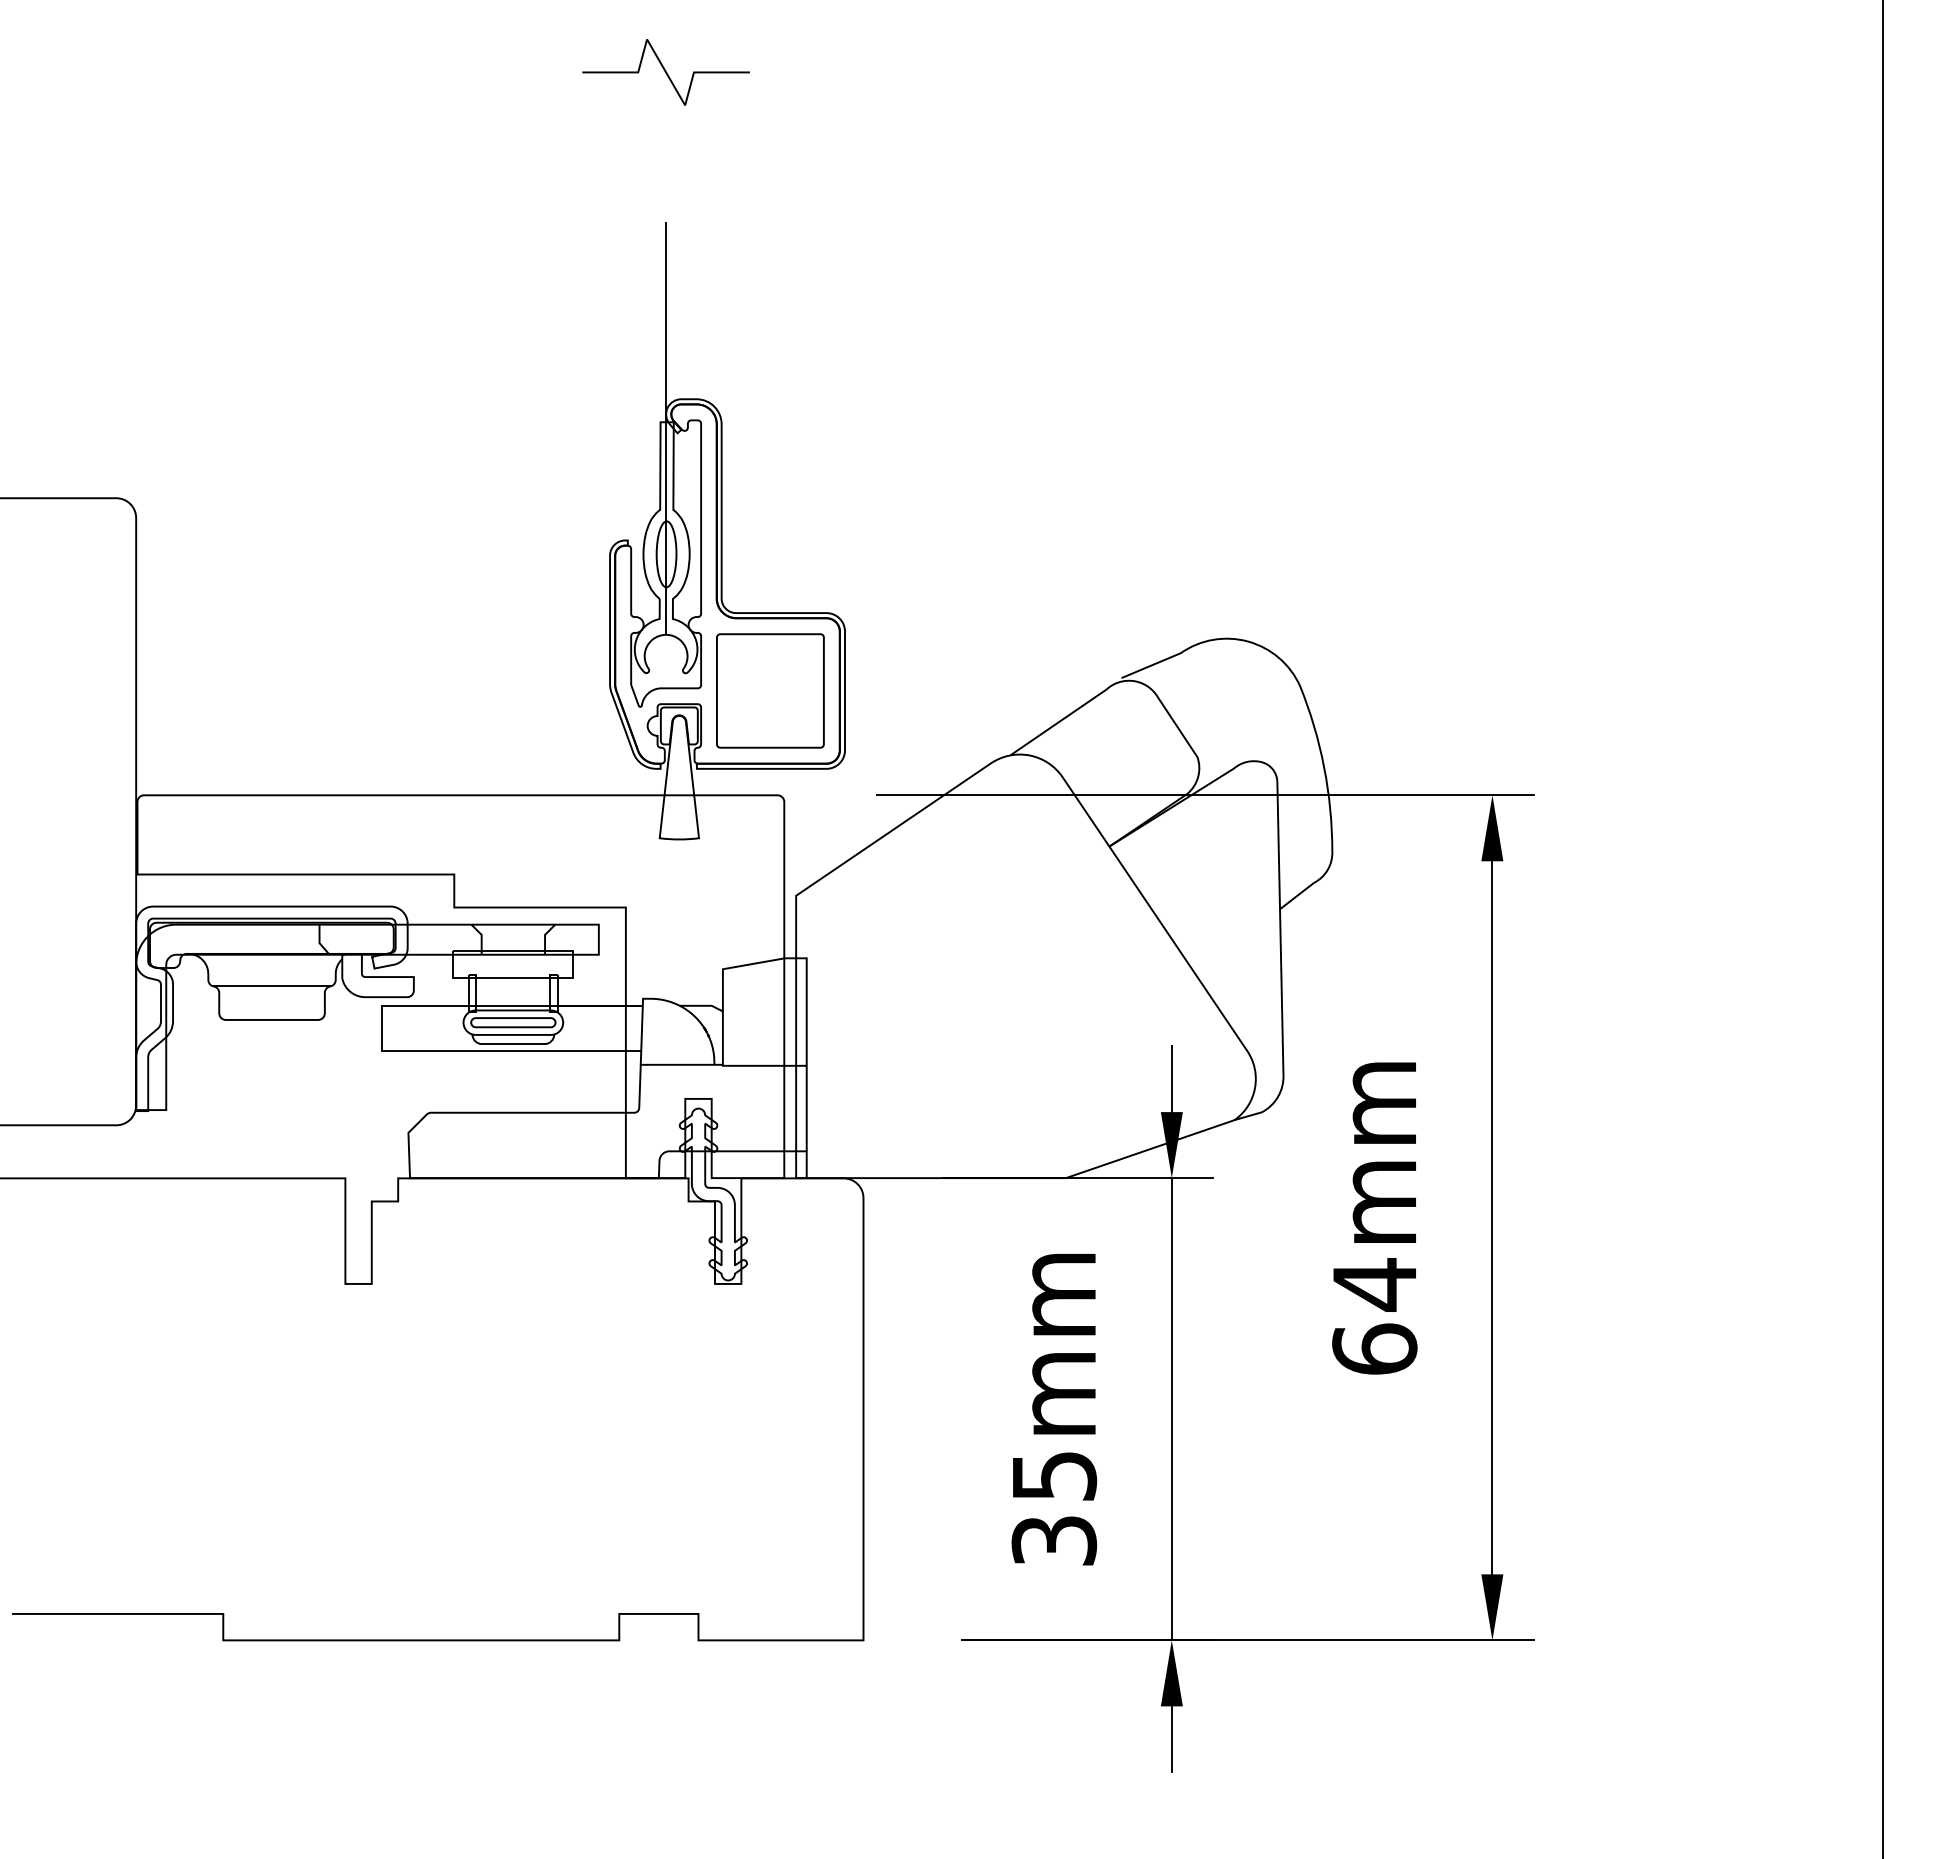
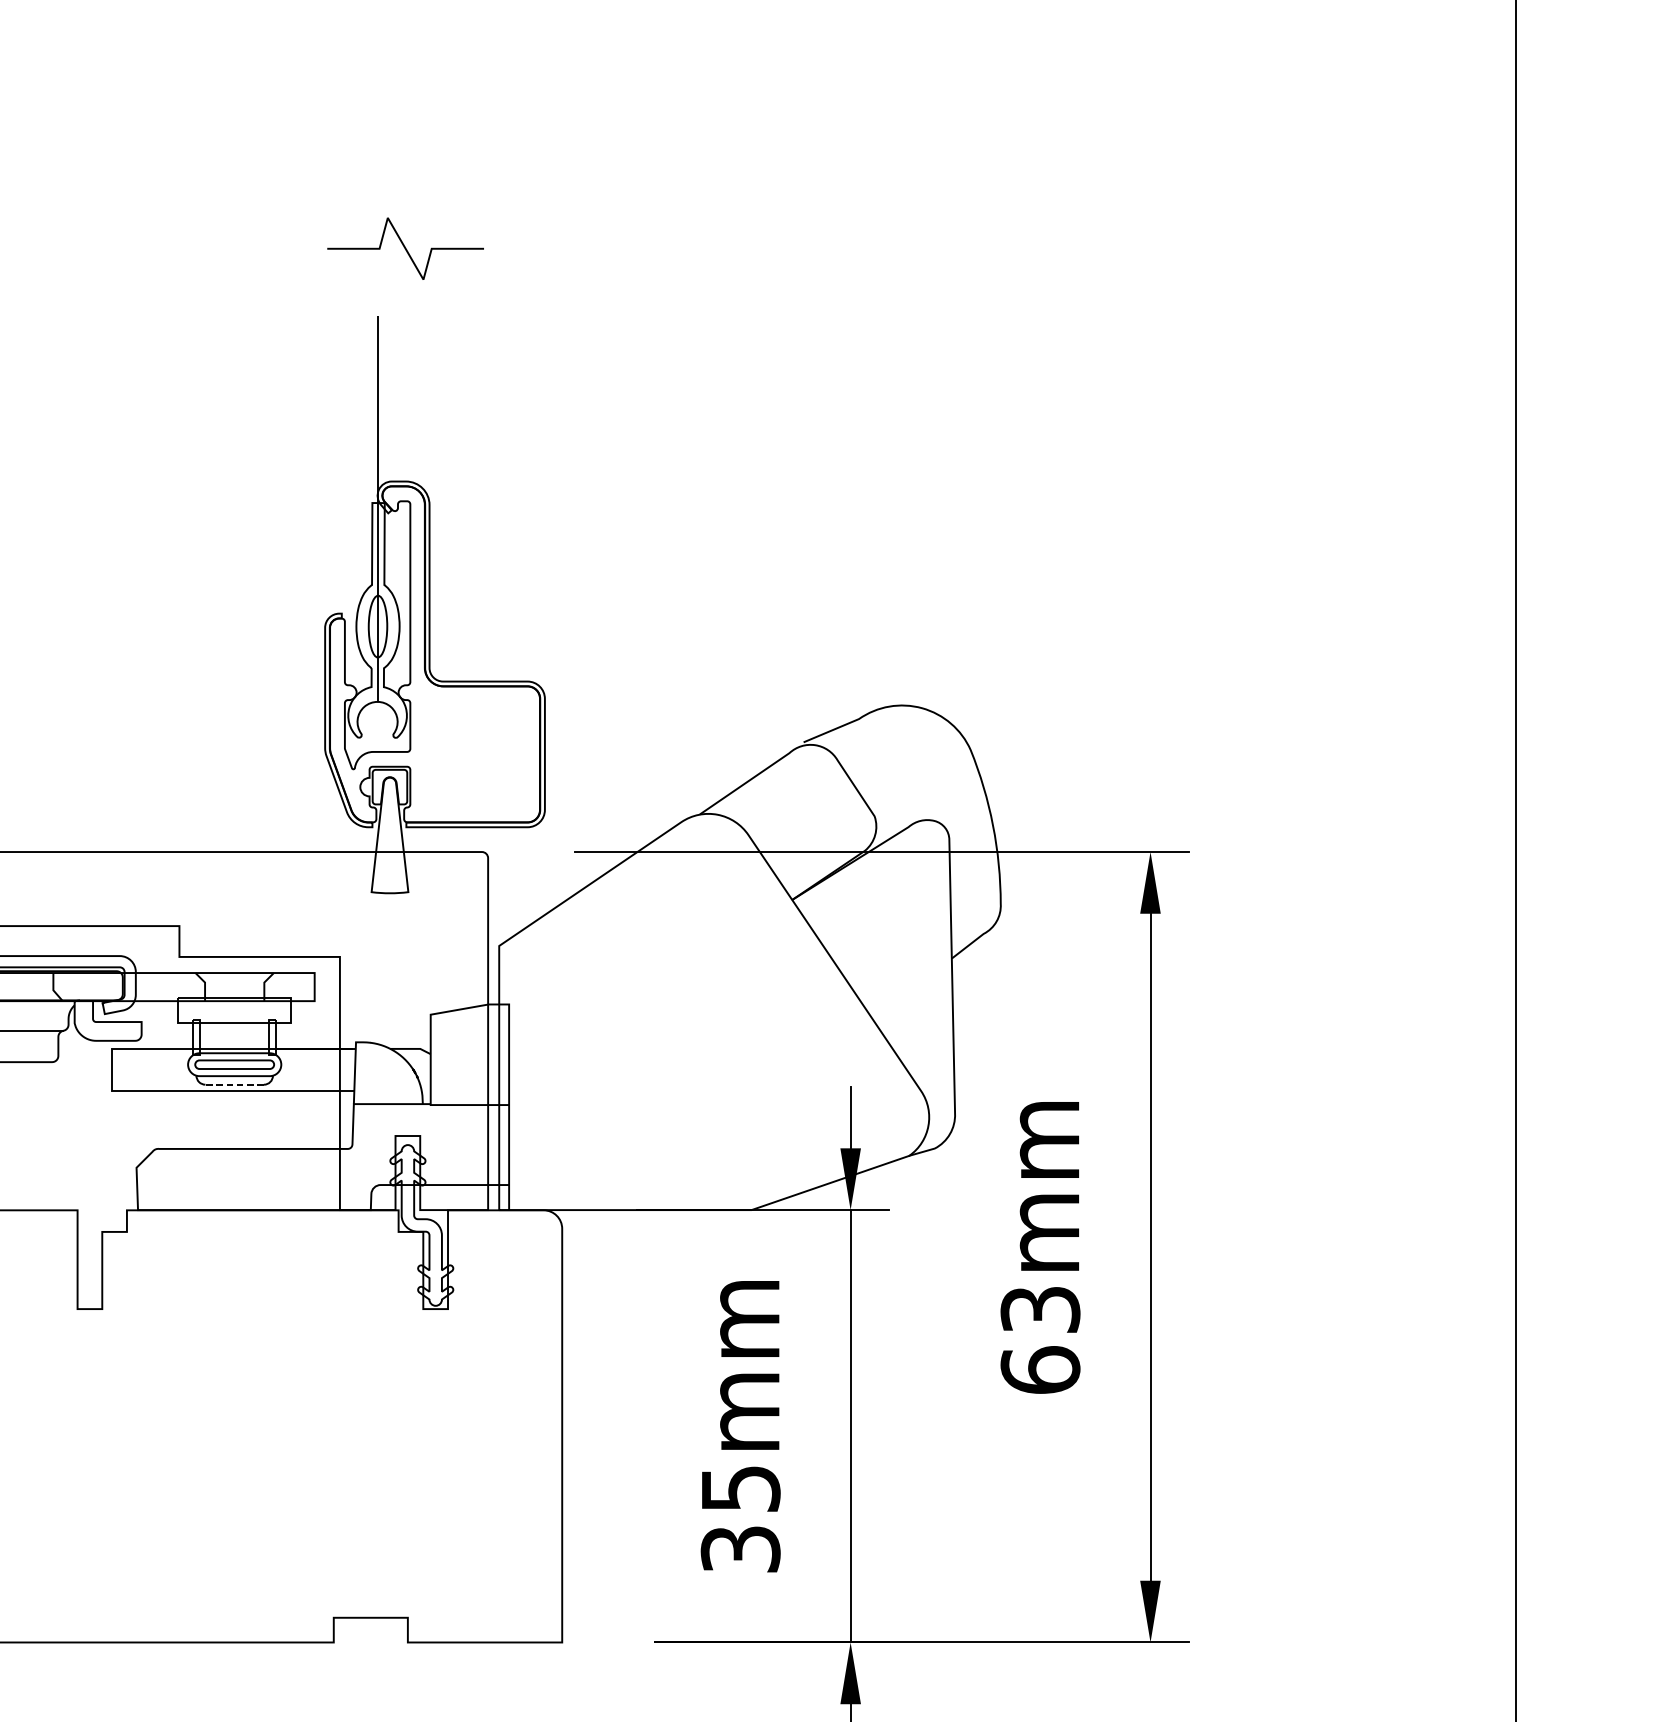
curve: (665, 72) -> (405, 248), moved
part: (770, 690) -> (475, 753), removed
line: (512, 1044) -> (233, 1085), solid -> dashed
text: (1374, 1284) -> (1040, 1309), 64mm -> 63mm

